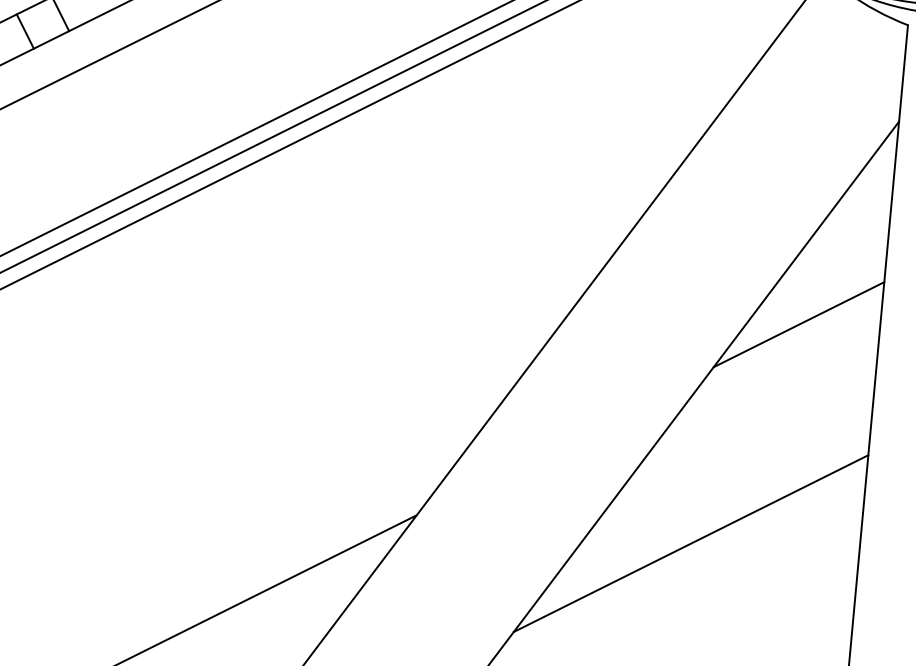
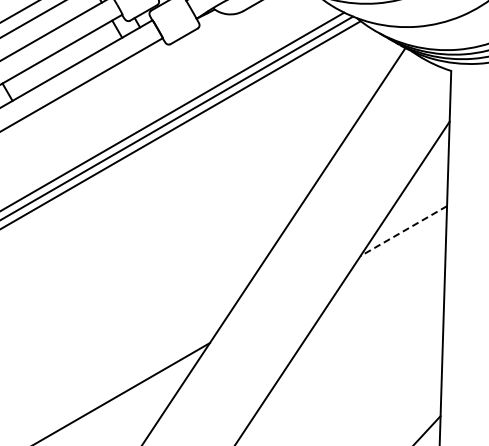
line: (798, 325) -> (403, 231), solid -> dashed
line: (691, 544) -> (354, 349), removed

